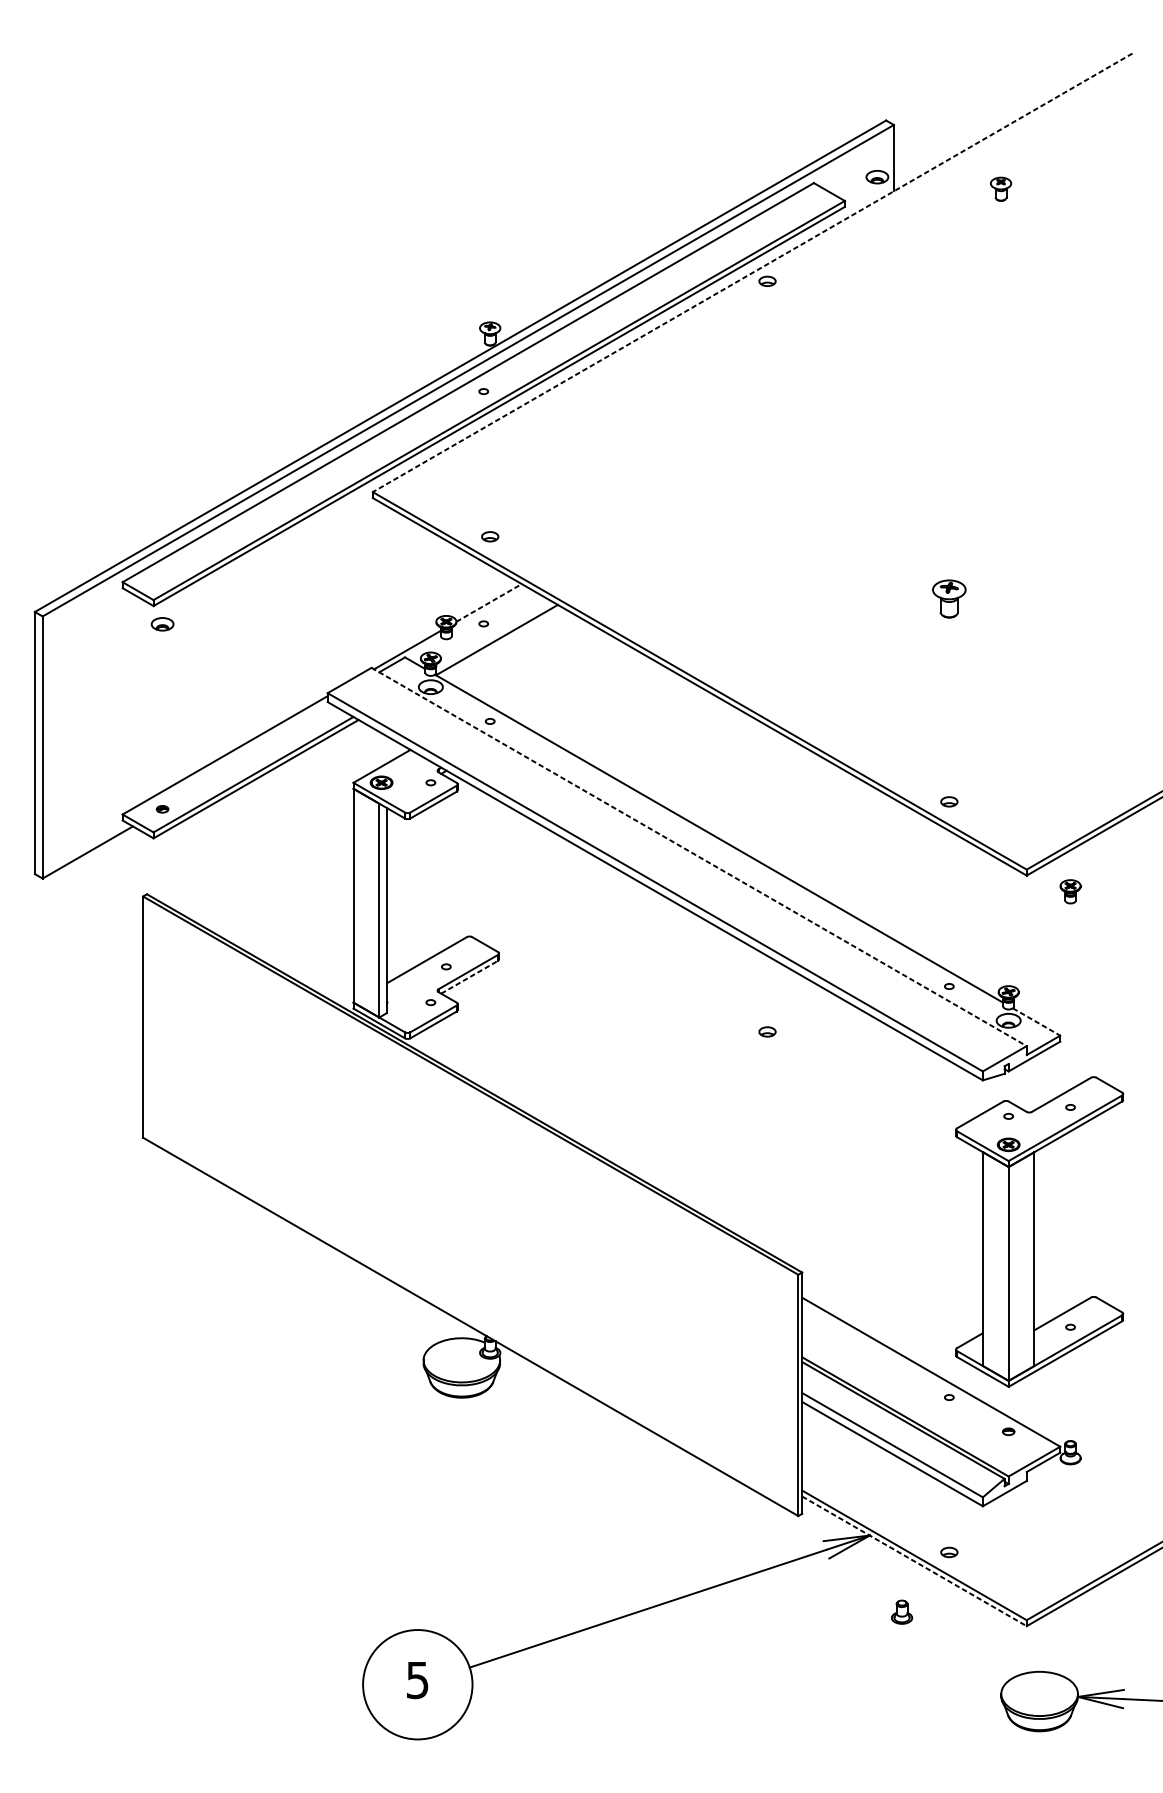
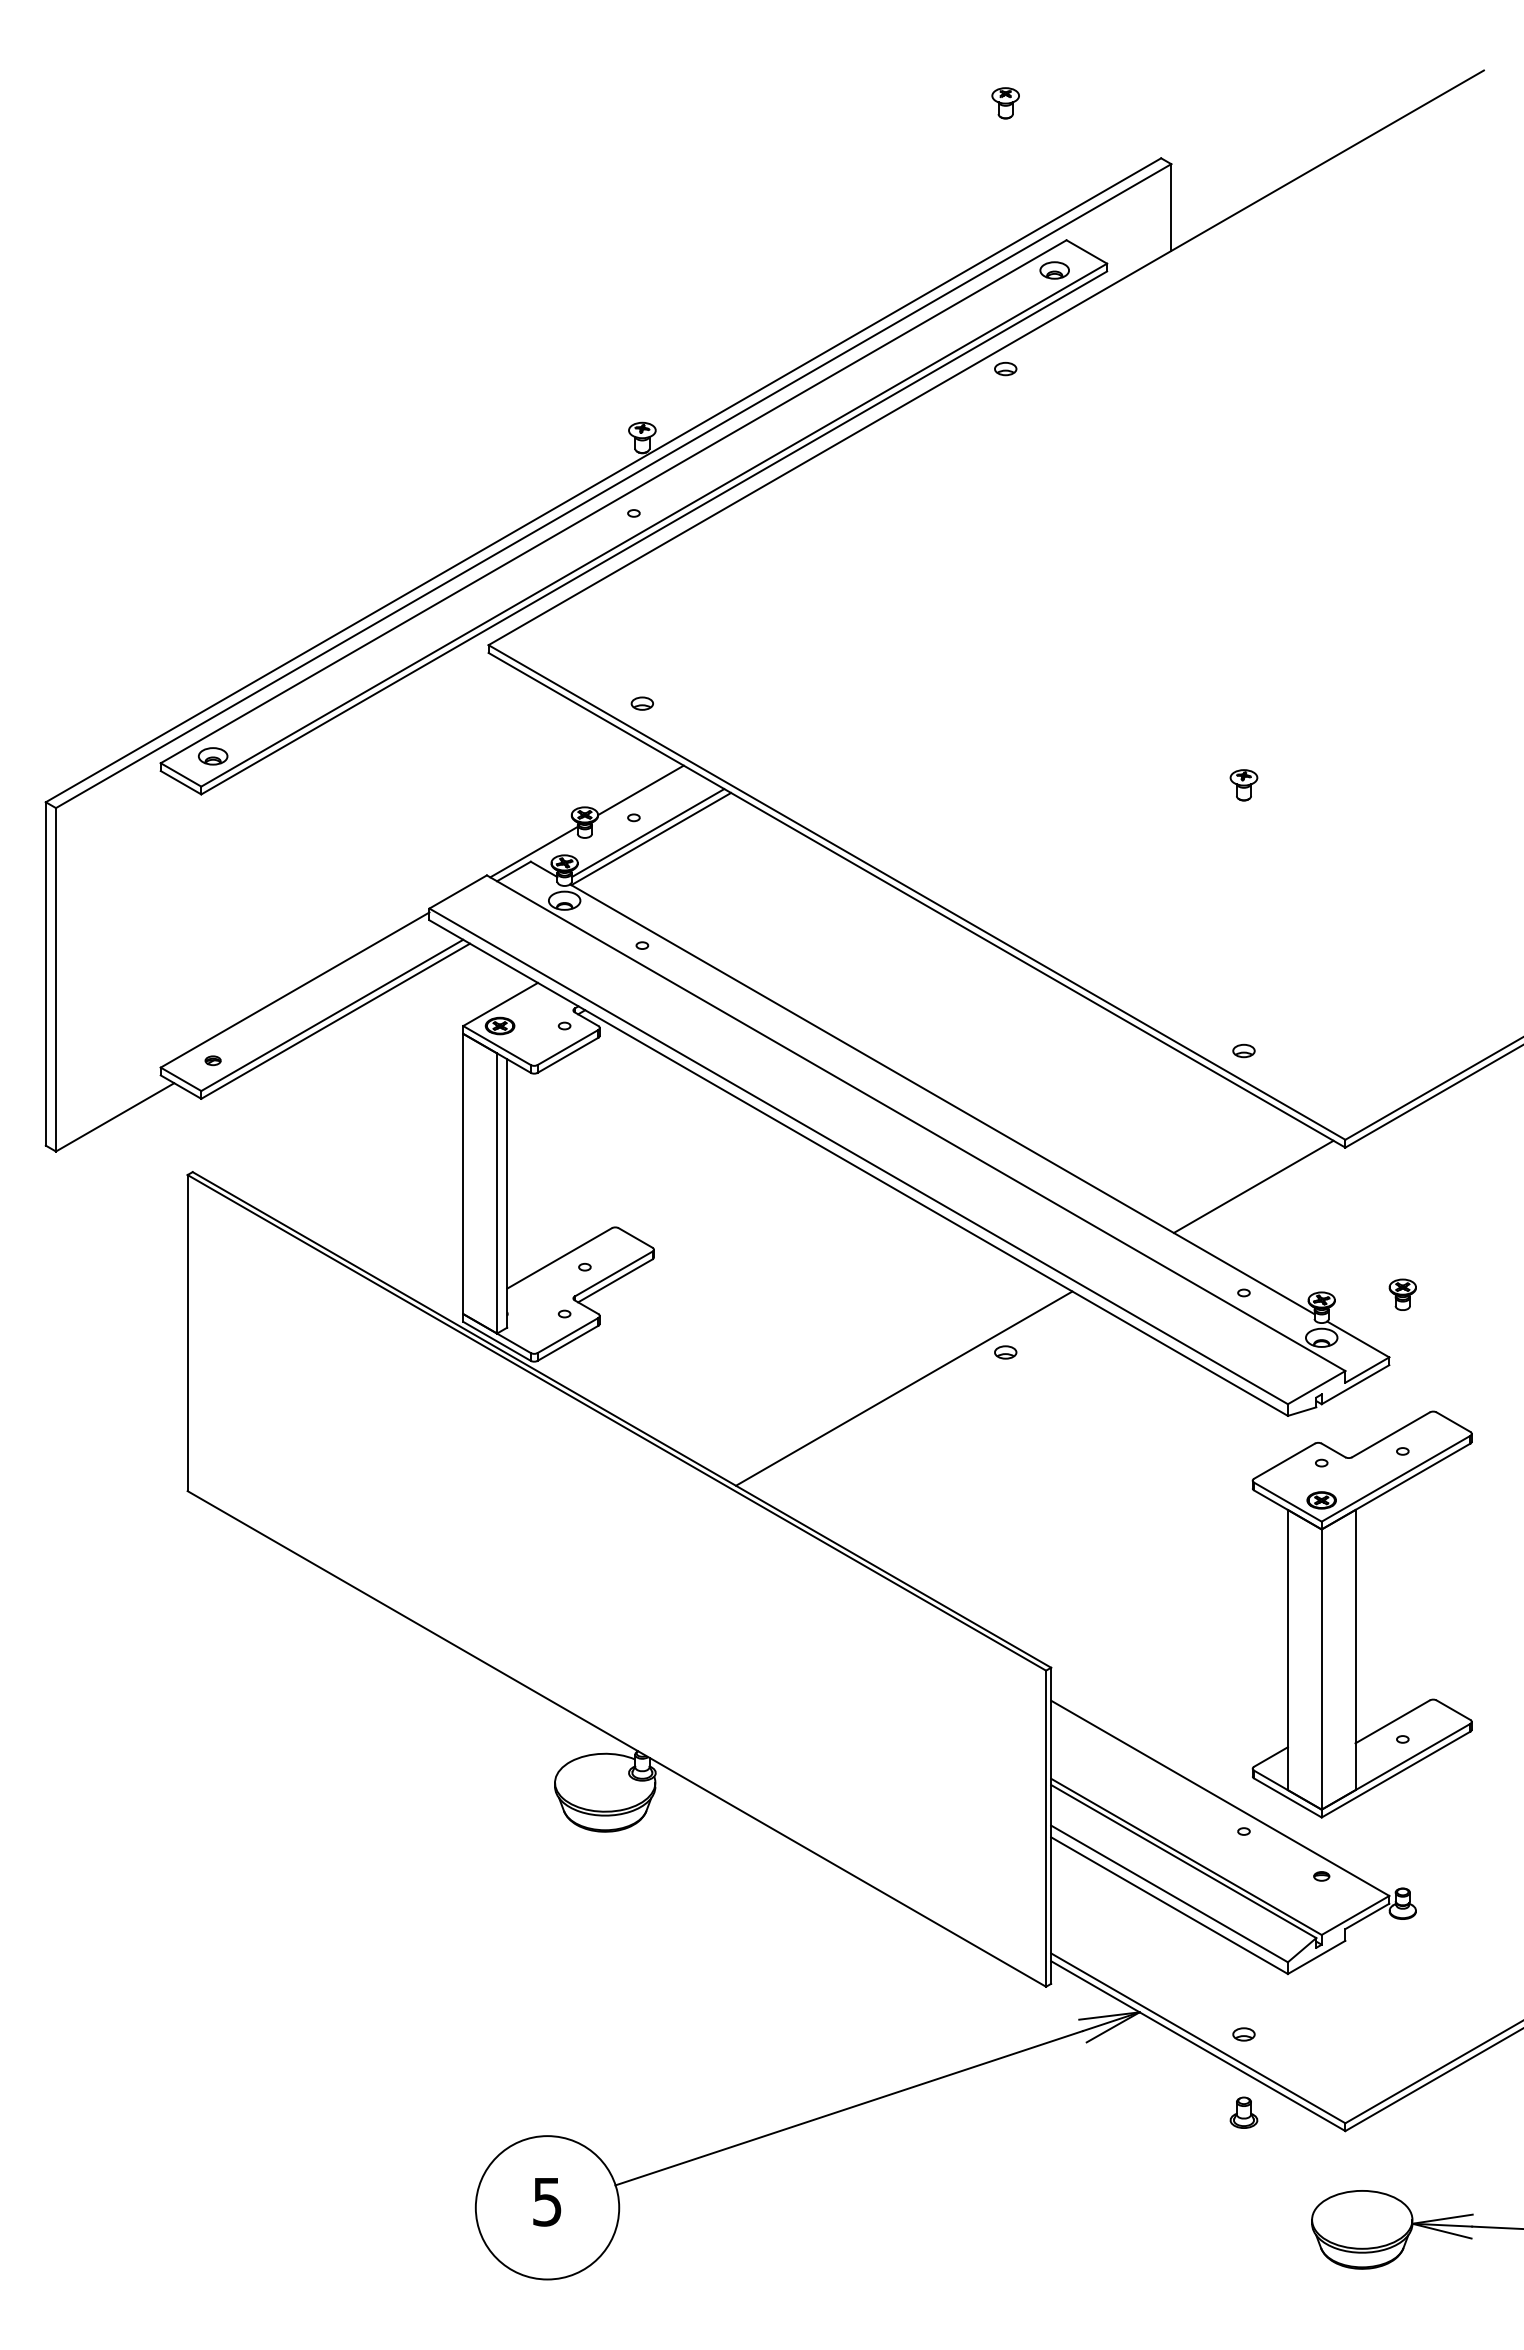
part: (877, 177) -> (1054, 270), moved
part: (1000, 189) -> (1005, 103), moved
line: (752, 272) -> (986, 357), dashed -> solid
part: (948, 599) -> (1243, 785), size x0.62
line: (489, 603) -> (641, 790), dashed -> solid
part: (162, 624) -> (213, 756), moved
line: (494, 635) -> (647, 833), added
line: (699, 857) -> (916, 1123), dashed -> solid
part: (1070, 891) -> (1402, 1294), moved
line: (956, 905) -> (1253, 1186), added
line: (469, 977) -> (615, 1280), dashed -> solid
line: (1036, 1022) -> (1358, 1339), dashed -> solid
line: (690, 1059) -> (904, 1388), added
line: (914, 1561) -> (1198, 2046), dashed -> solid
part: (901, 1612) -> (1243, 2112), moved

